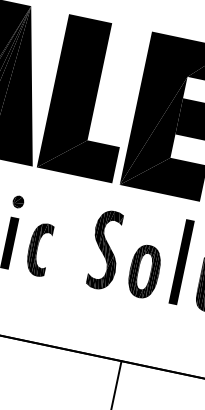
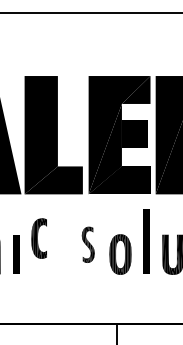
part: (18, 201) -> (16, 222), removed
part: (38, 249) -> (38, 238), moved
part: (105, 249) -> (88, 244), size x0.6

